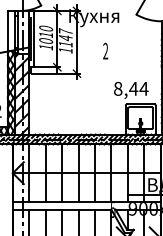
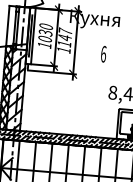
text: (46, 34) -> (46, 32), 1010 -> 1030
text: (105, 50) -> (103, 53), 2 -> 6

